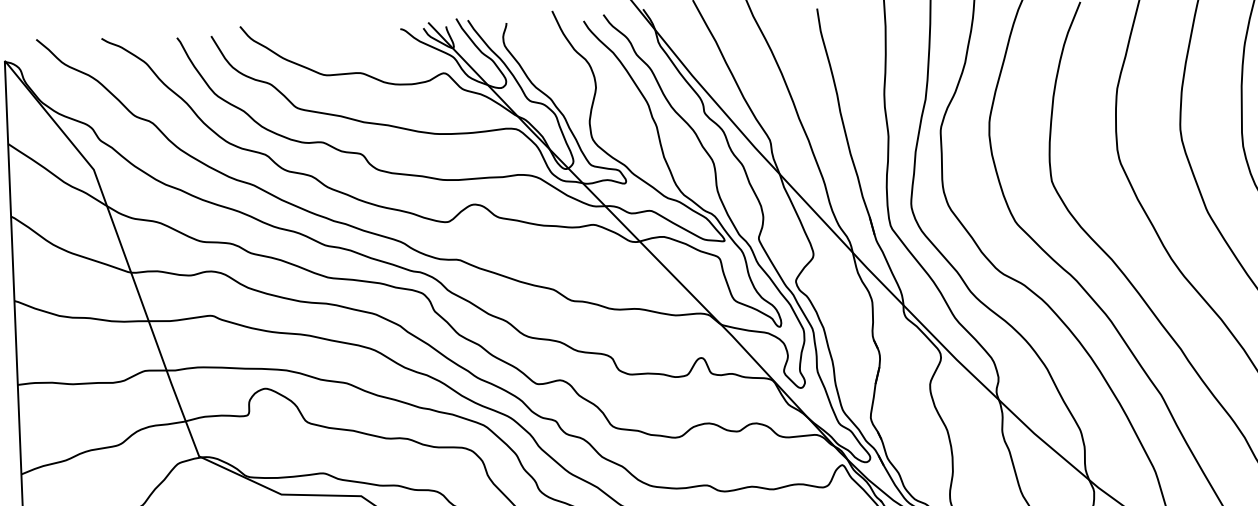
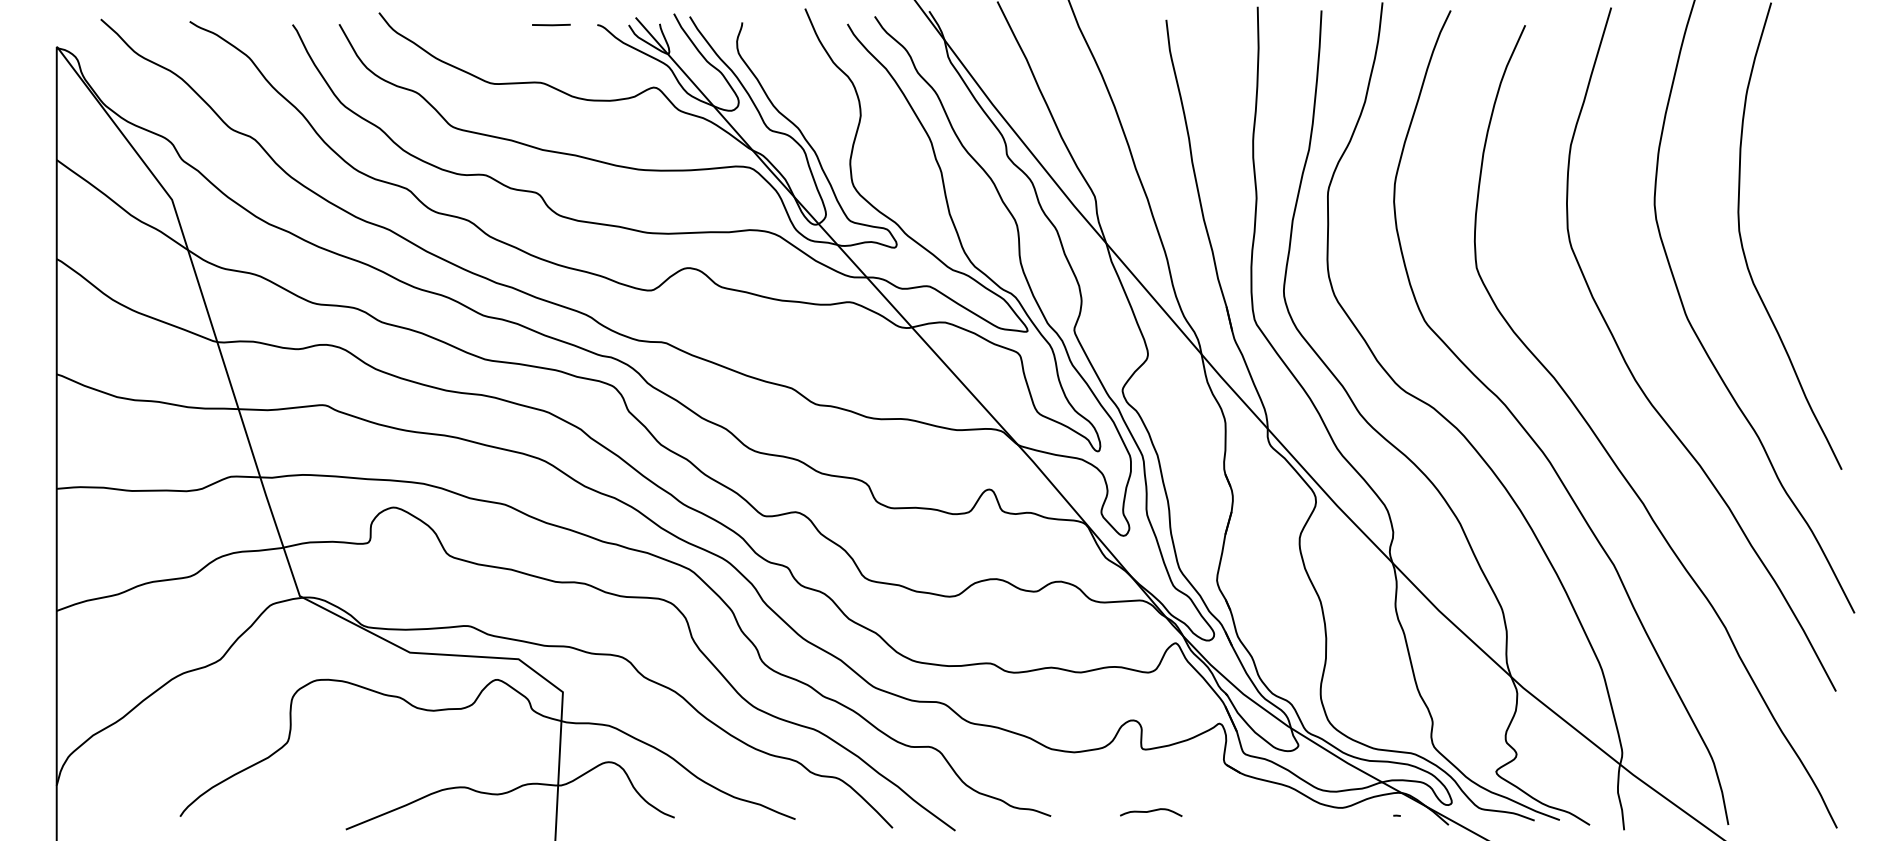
line: (366, 30) -> (551, 24), added

